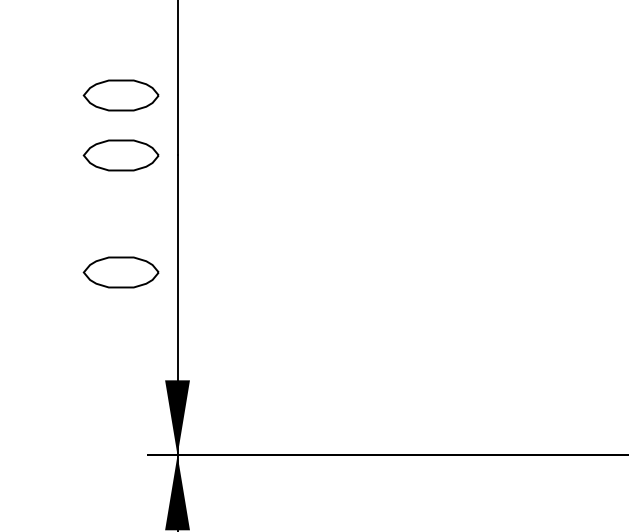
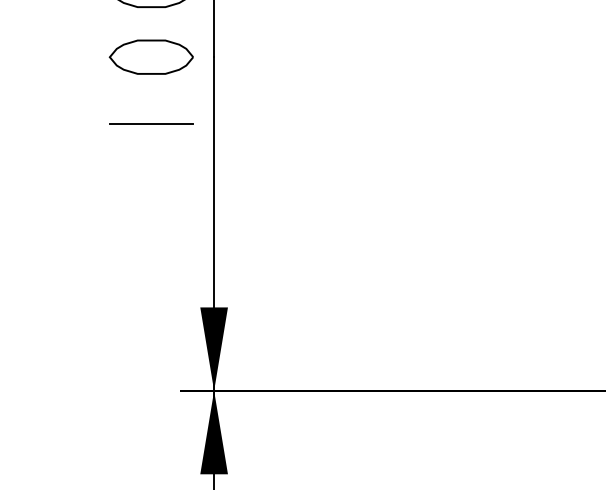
line: (120, 215) -> (150, 123), added
part: (120, 272) -> (150, 187), removed

